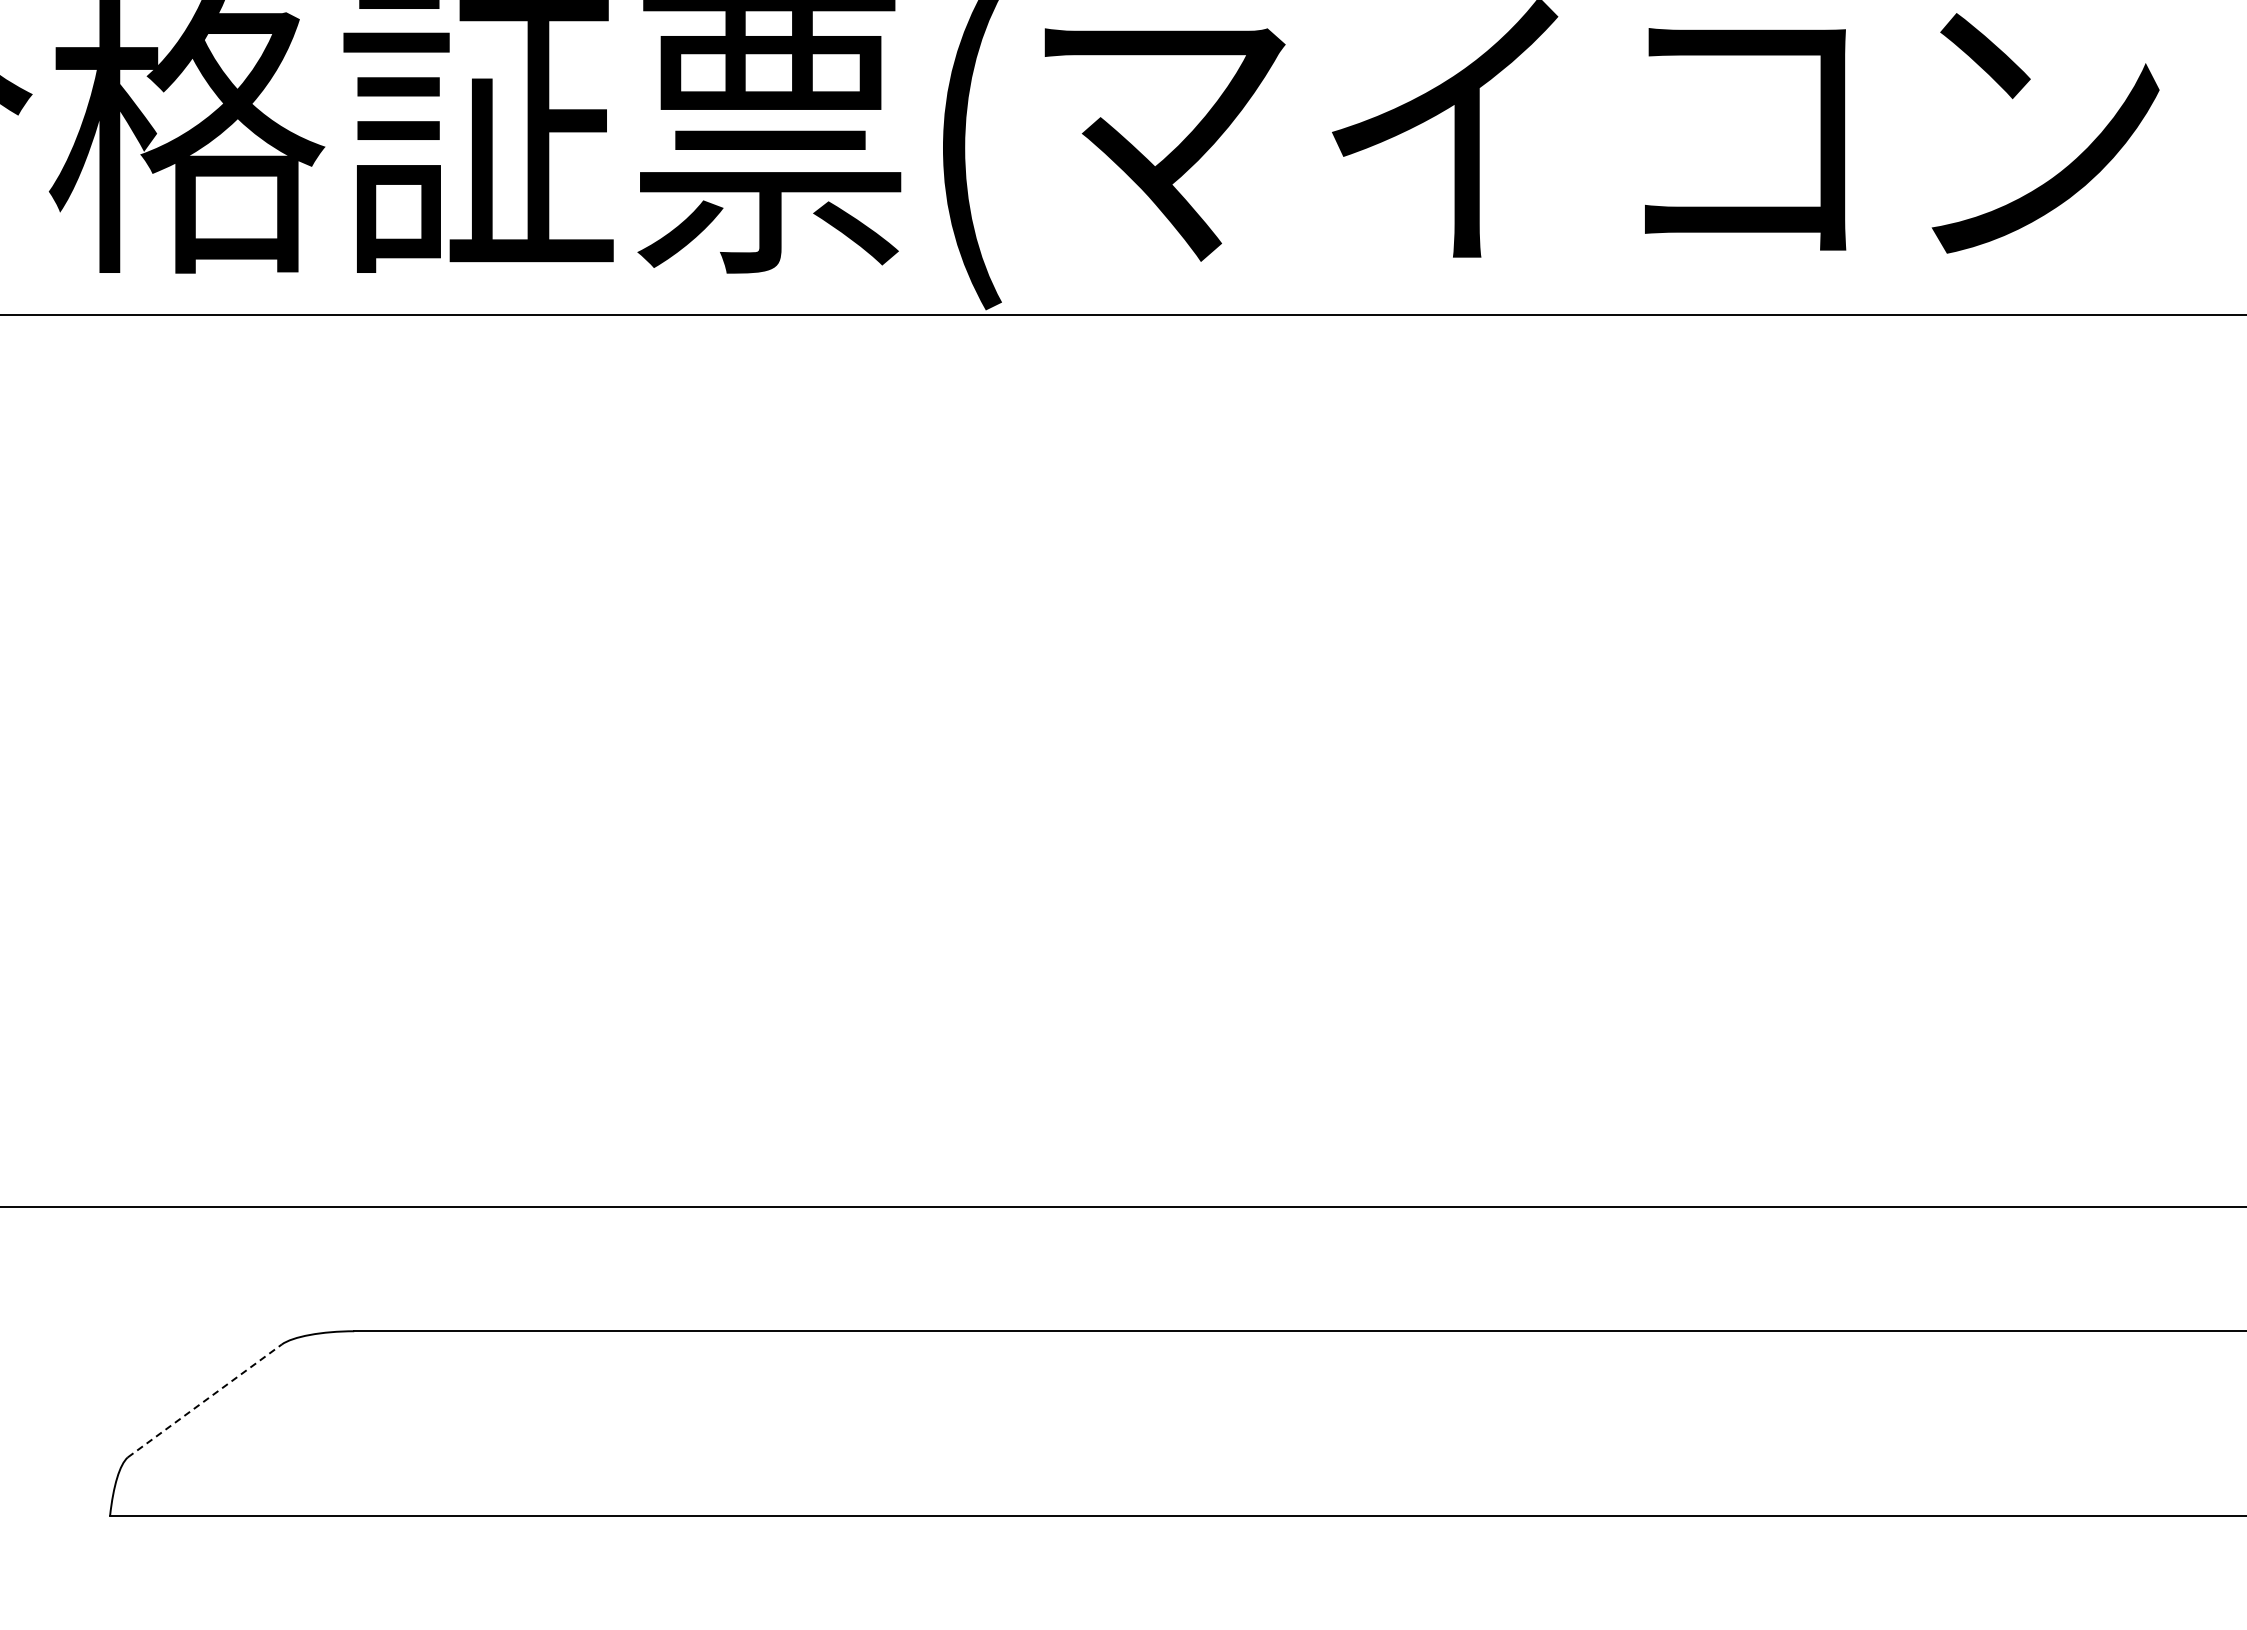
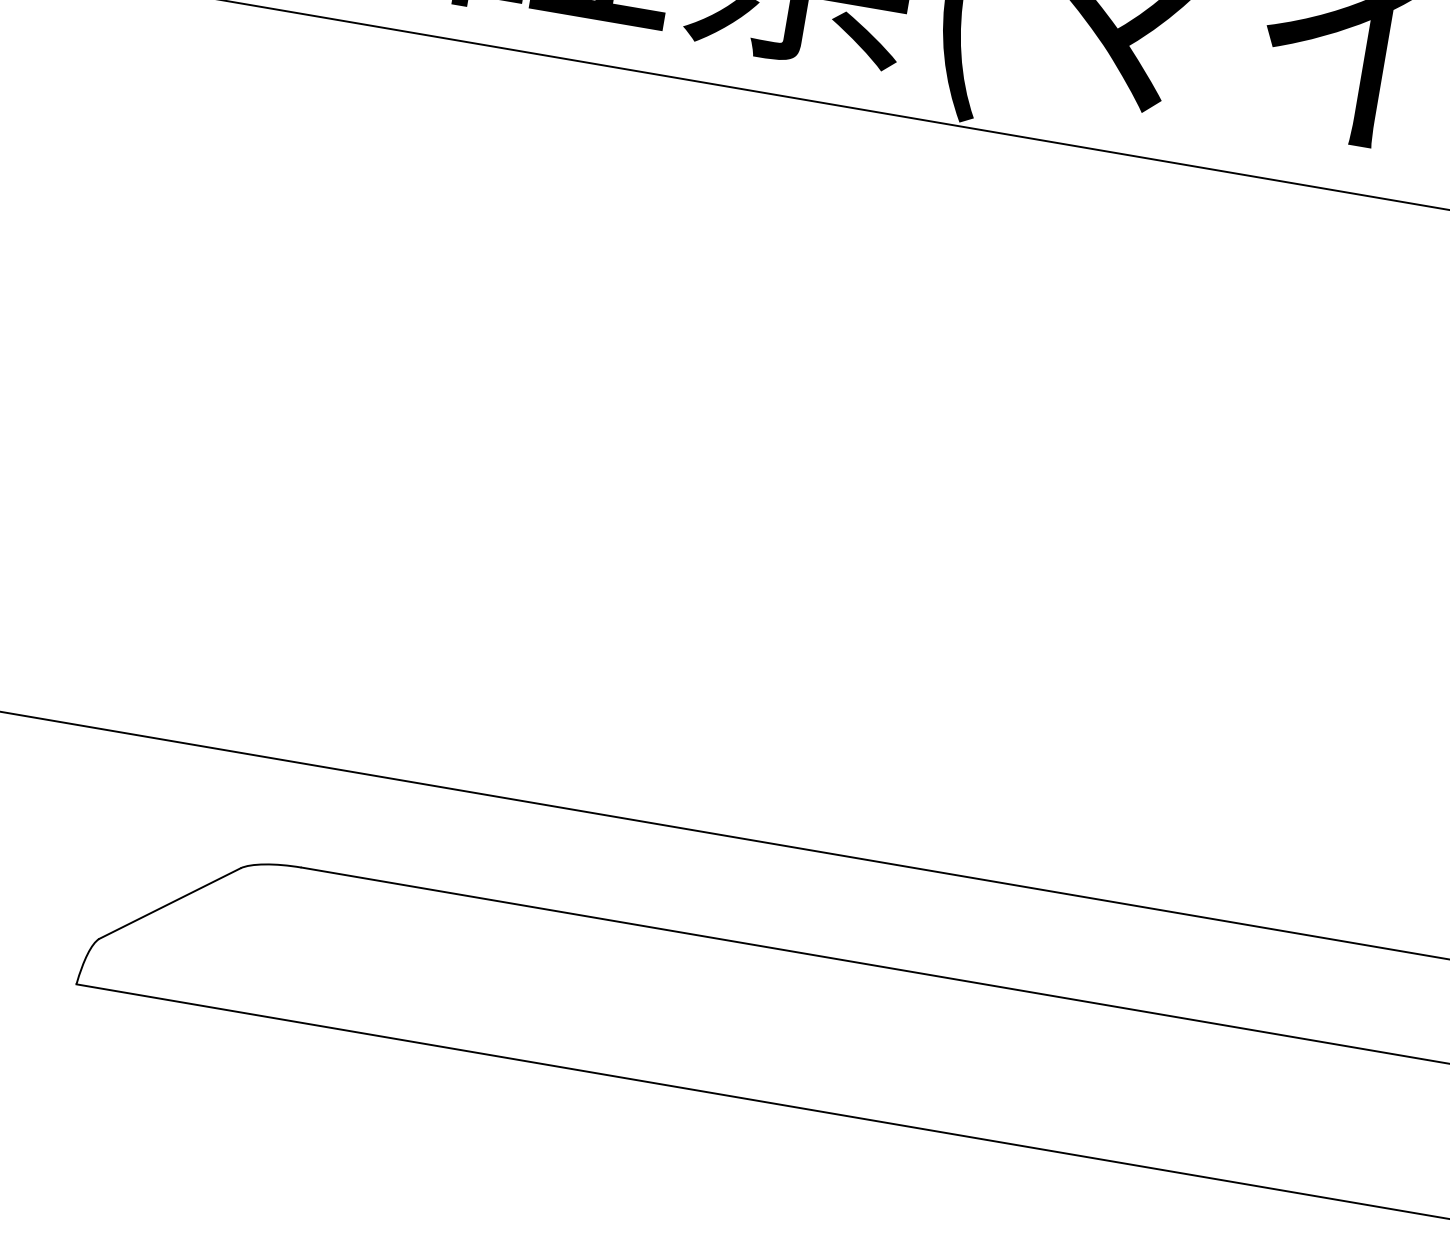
line: (204, 1400) -> (169, 903), dashed -> solid

